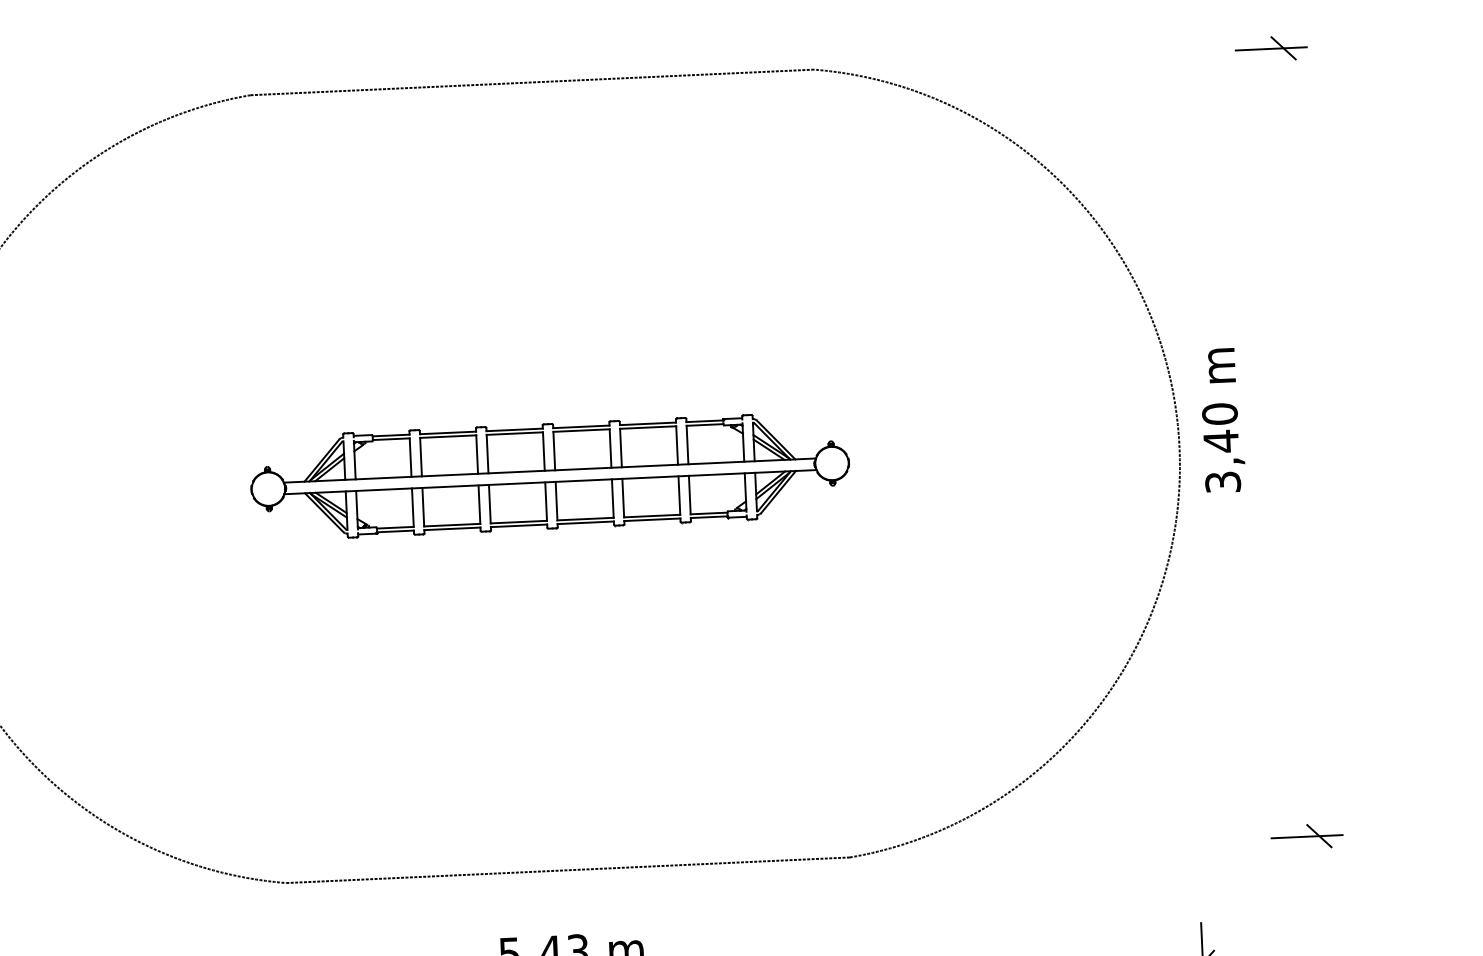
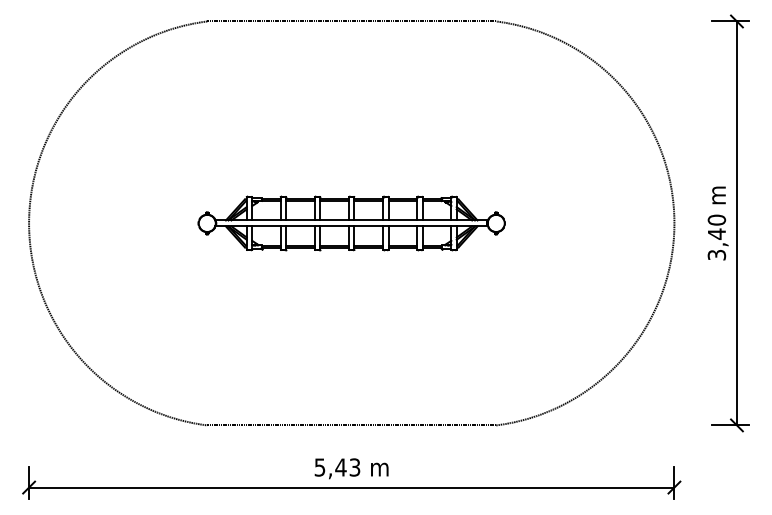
text: (1221, 420) -> (717, 223), moved
line: (1300, 442) -> (736, 223), added

